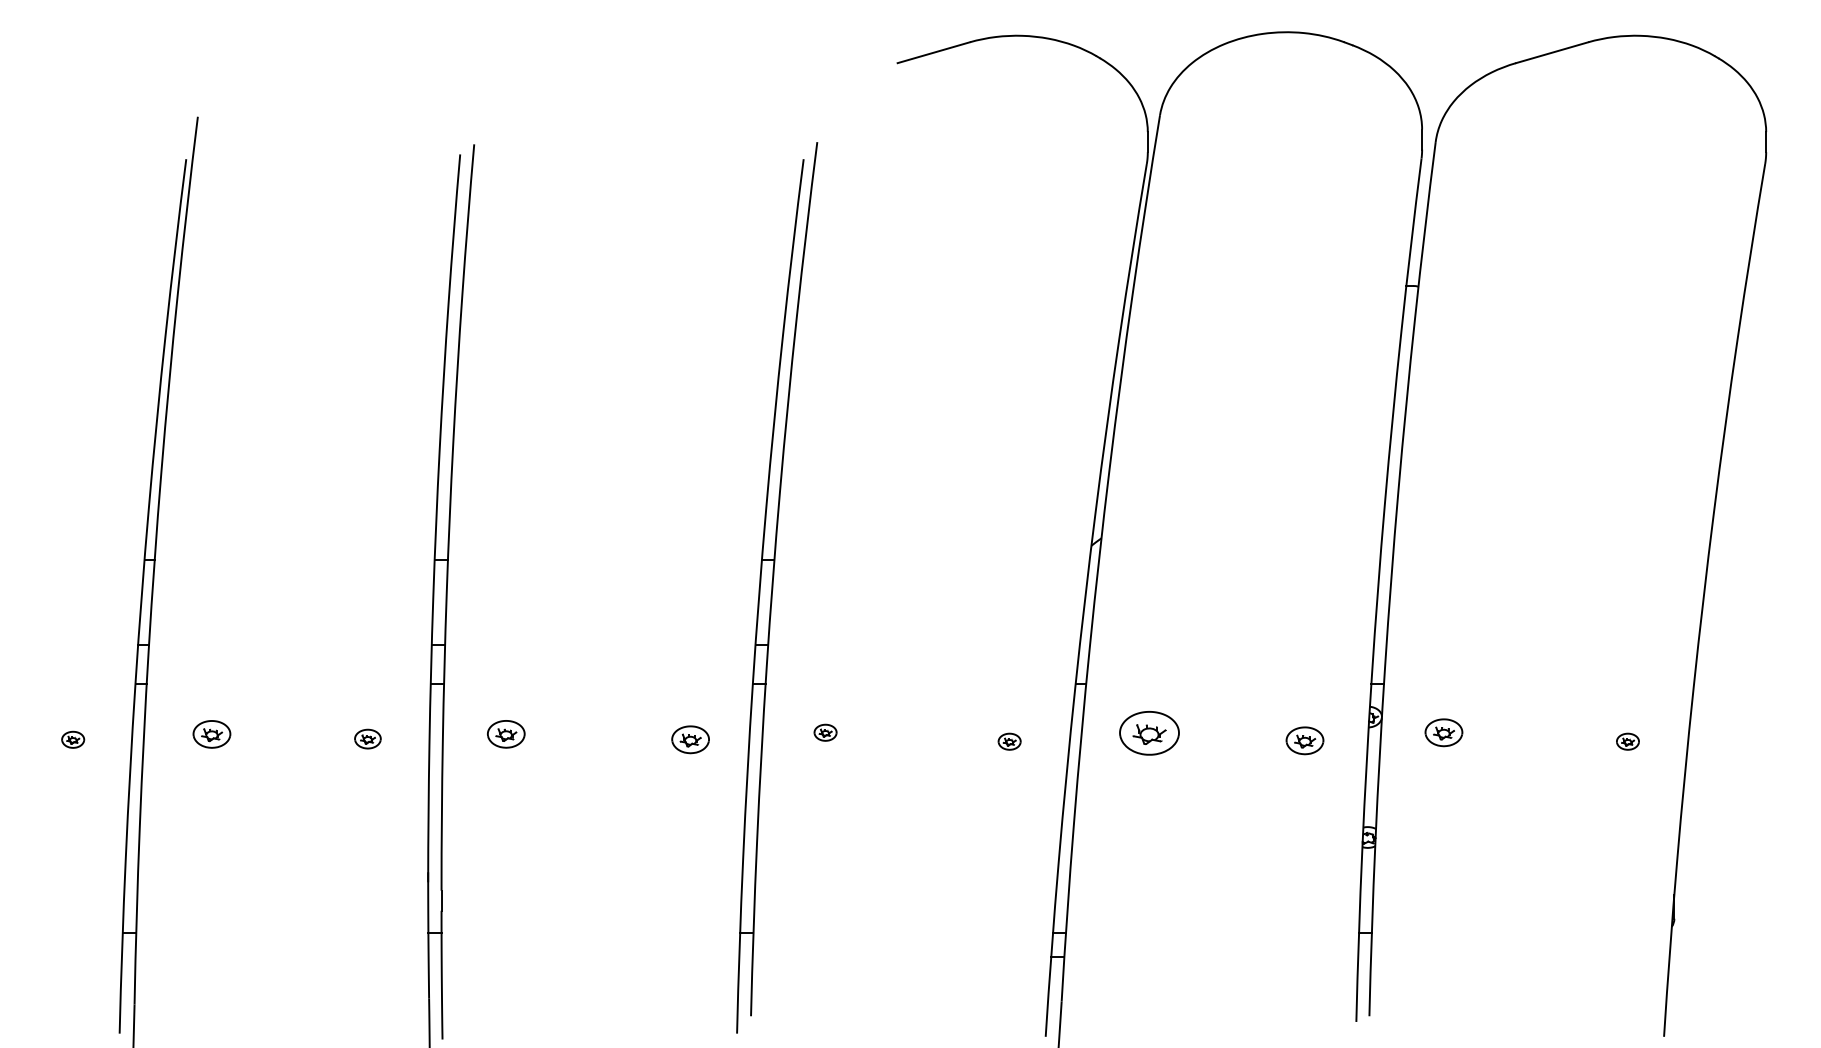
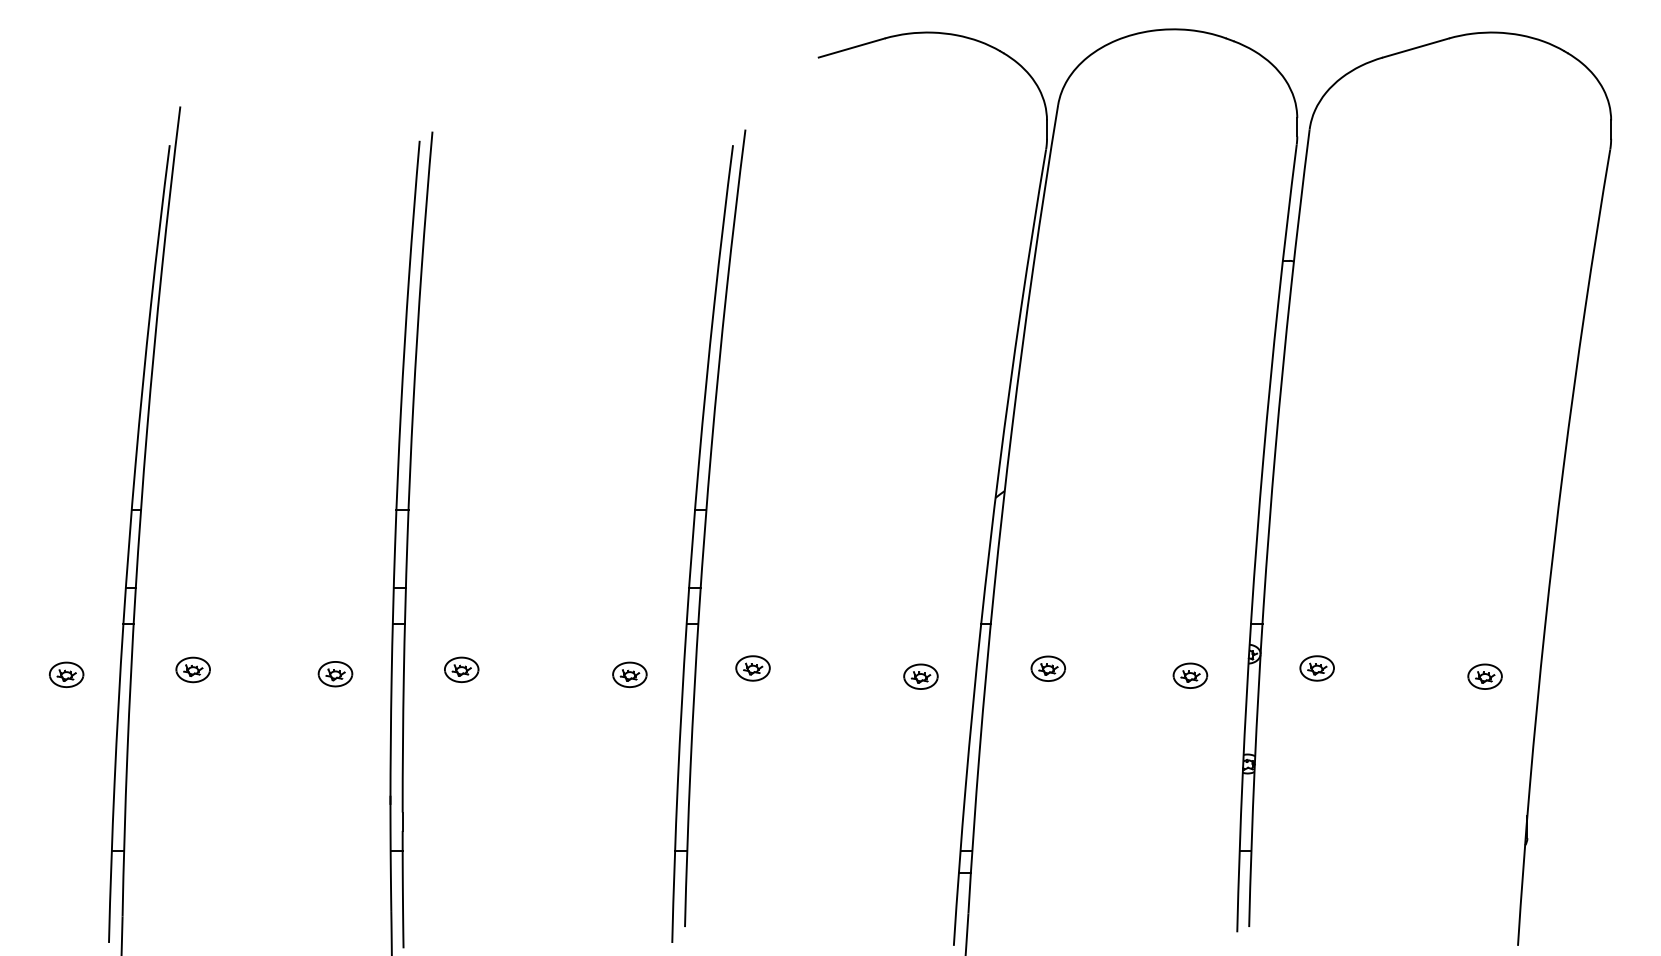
part: (825, 732) -> (752, 668), size x1.67
part: (1148, 732) -> (1047, 668), size x0.62
part: (73, 739) -> (66, 674), size x1.67
part: (367, 739) -> (335, 674), size x1.43
part: (1009, 741) -> (920, 676), size x1.67
part: (1627, 741) -> (1484, 676), size x1.67

